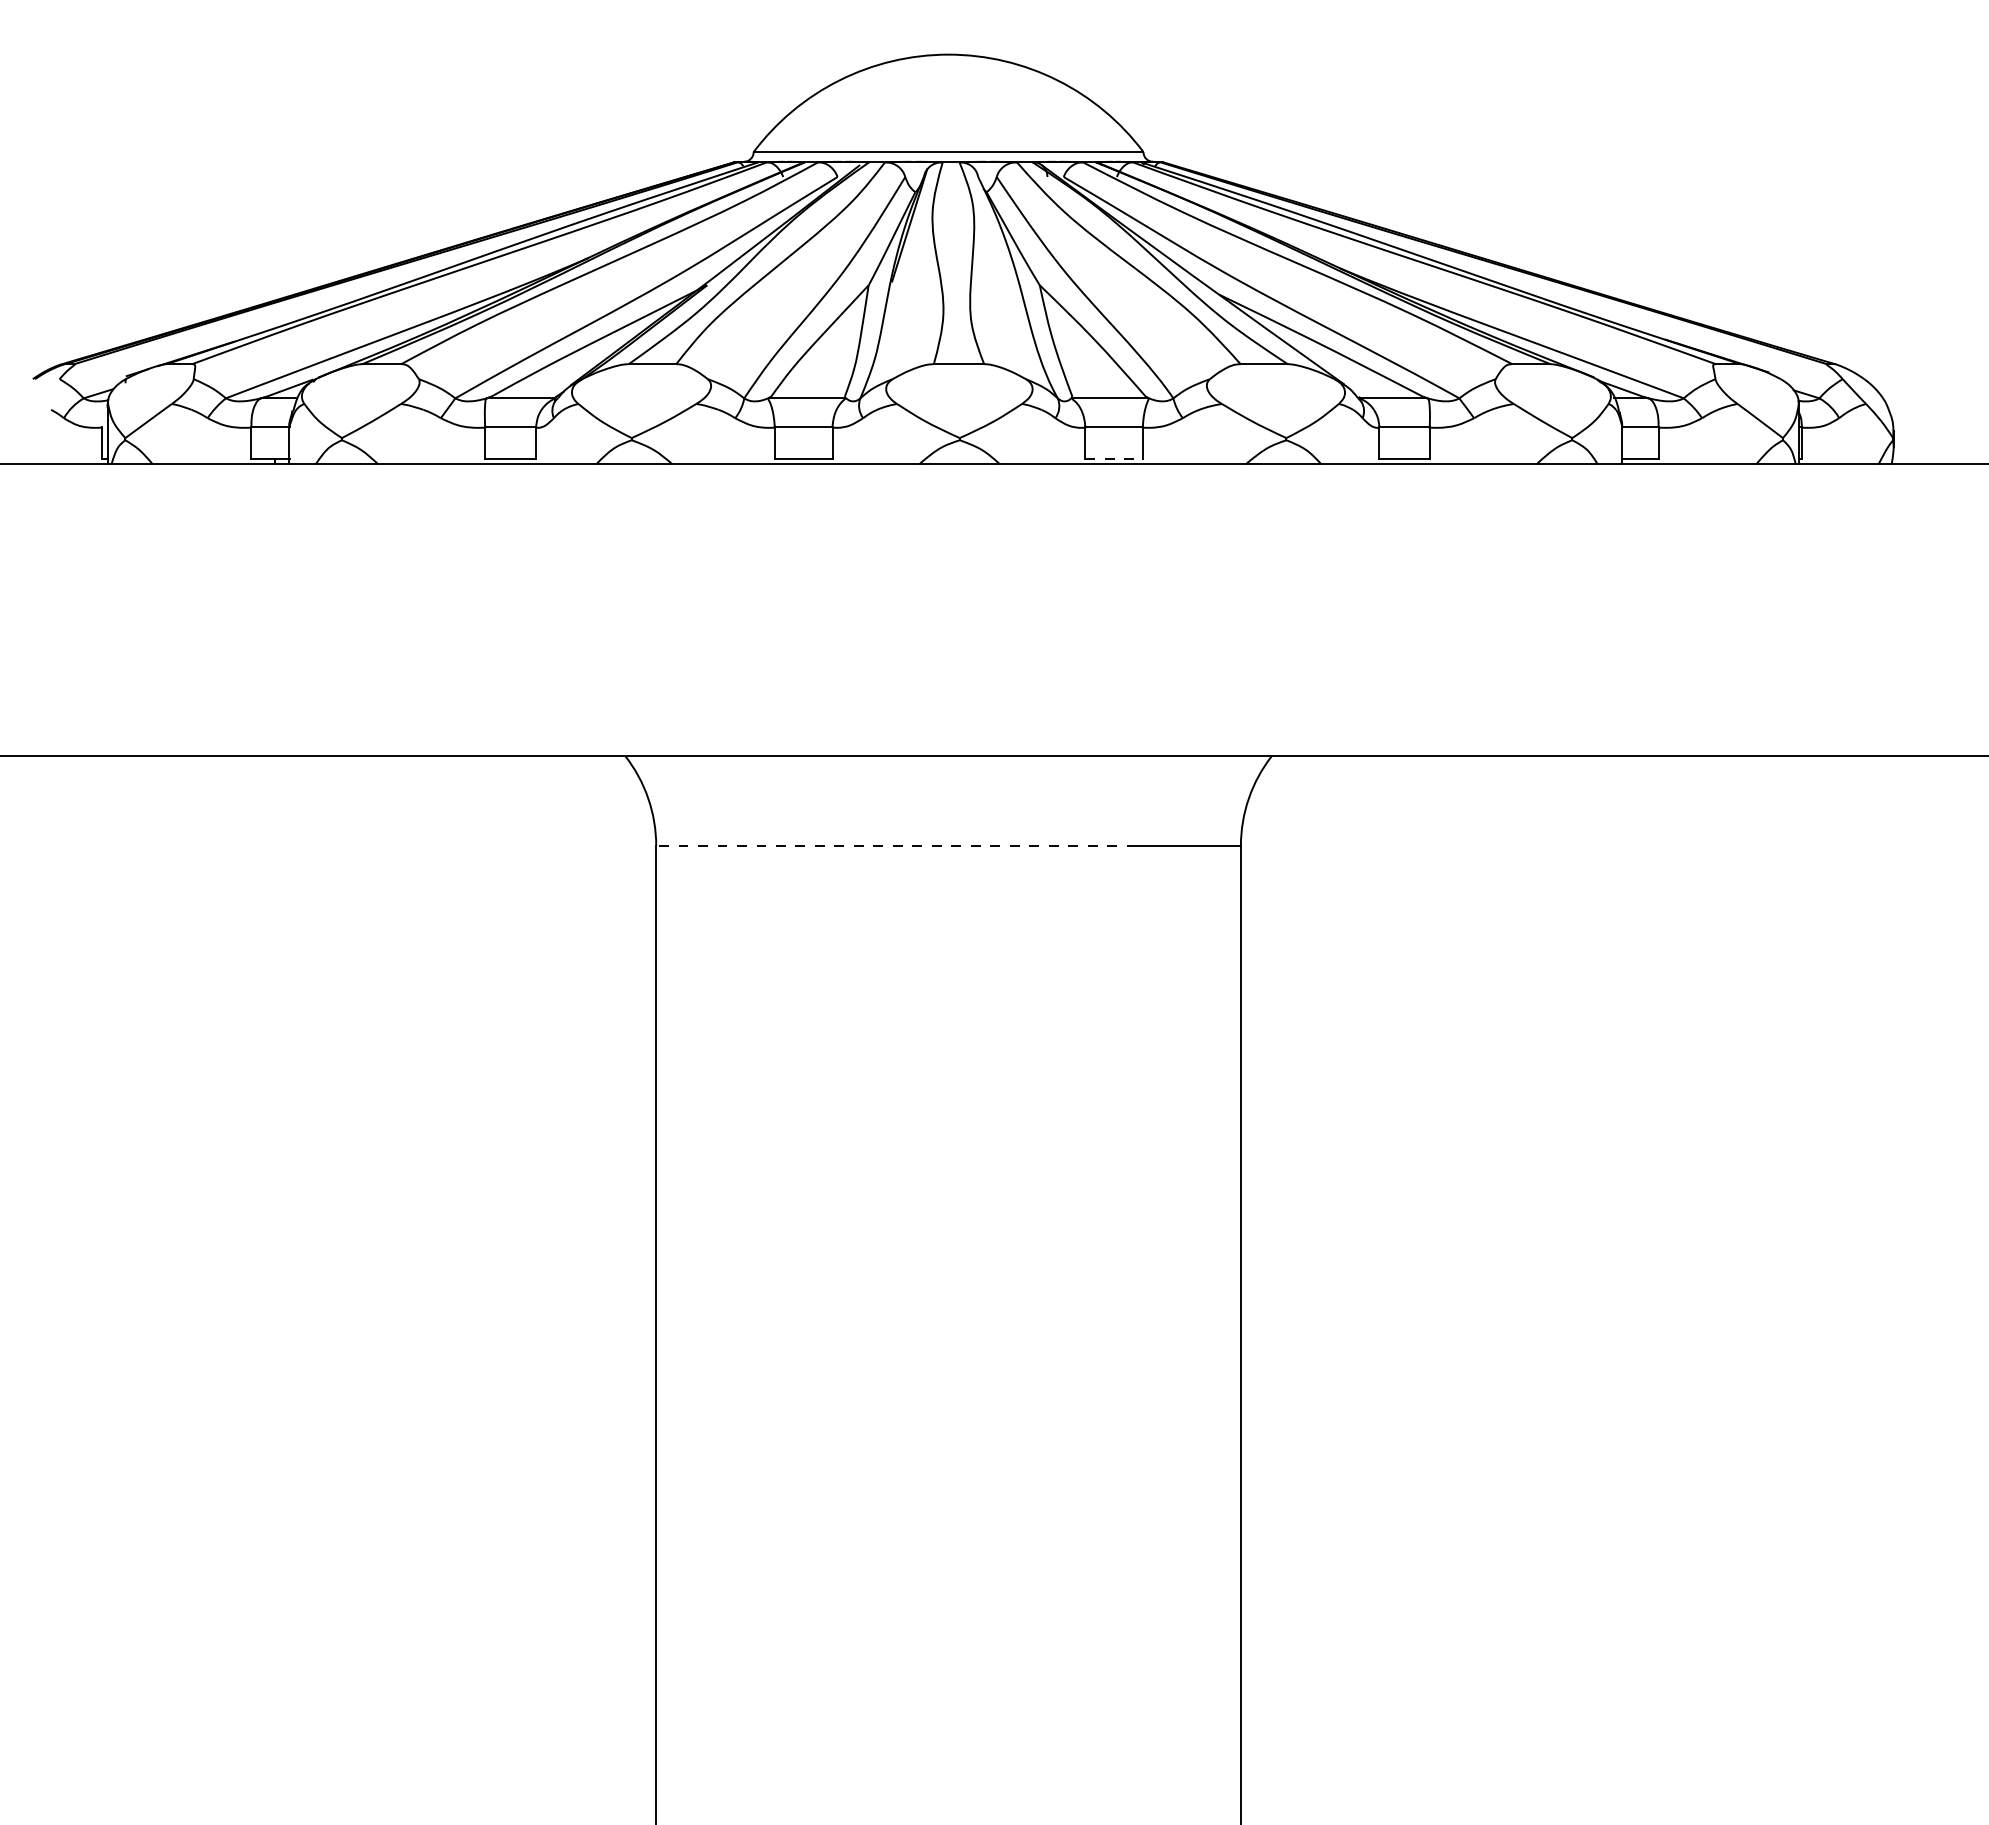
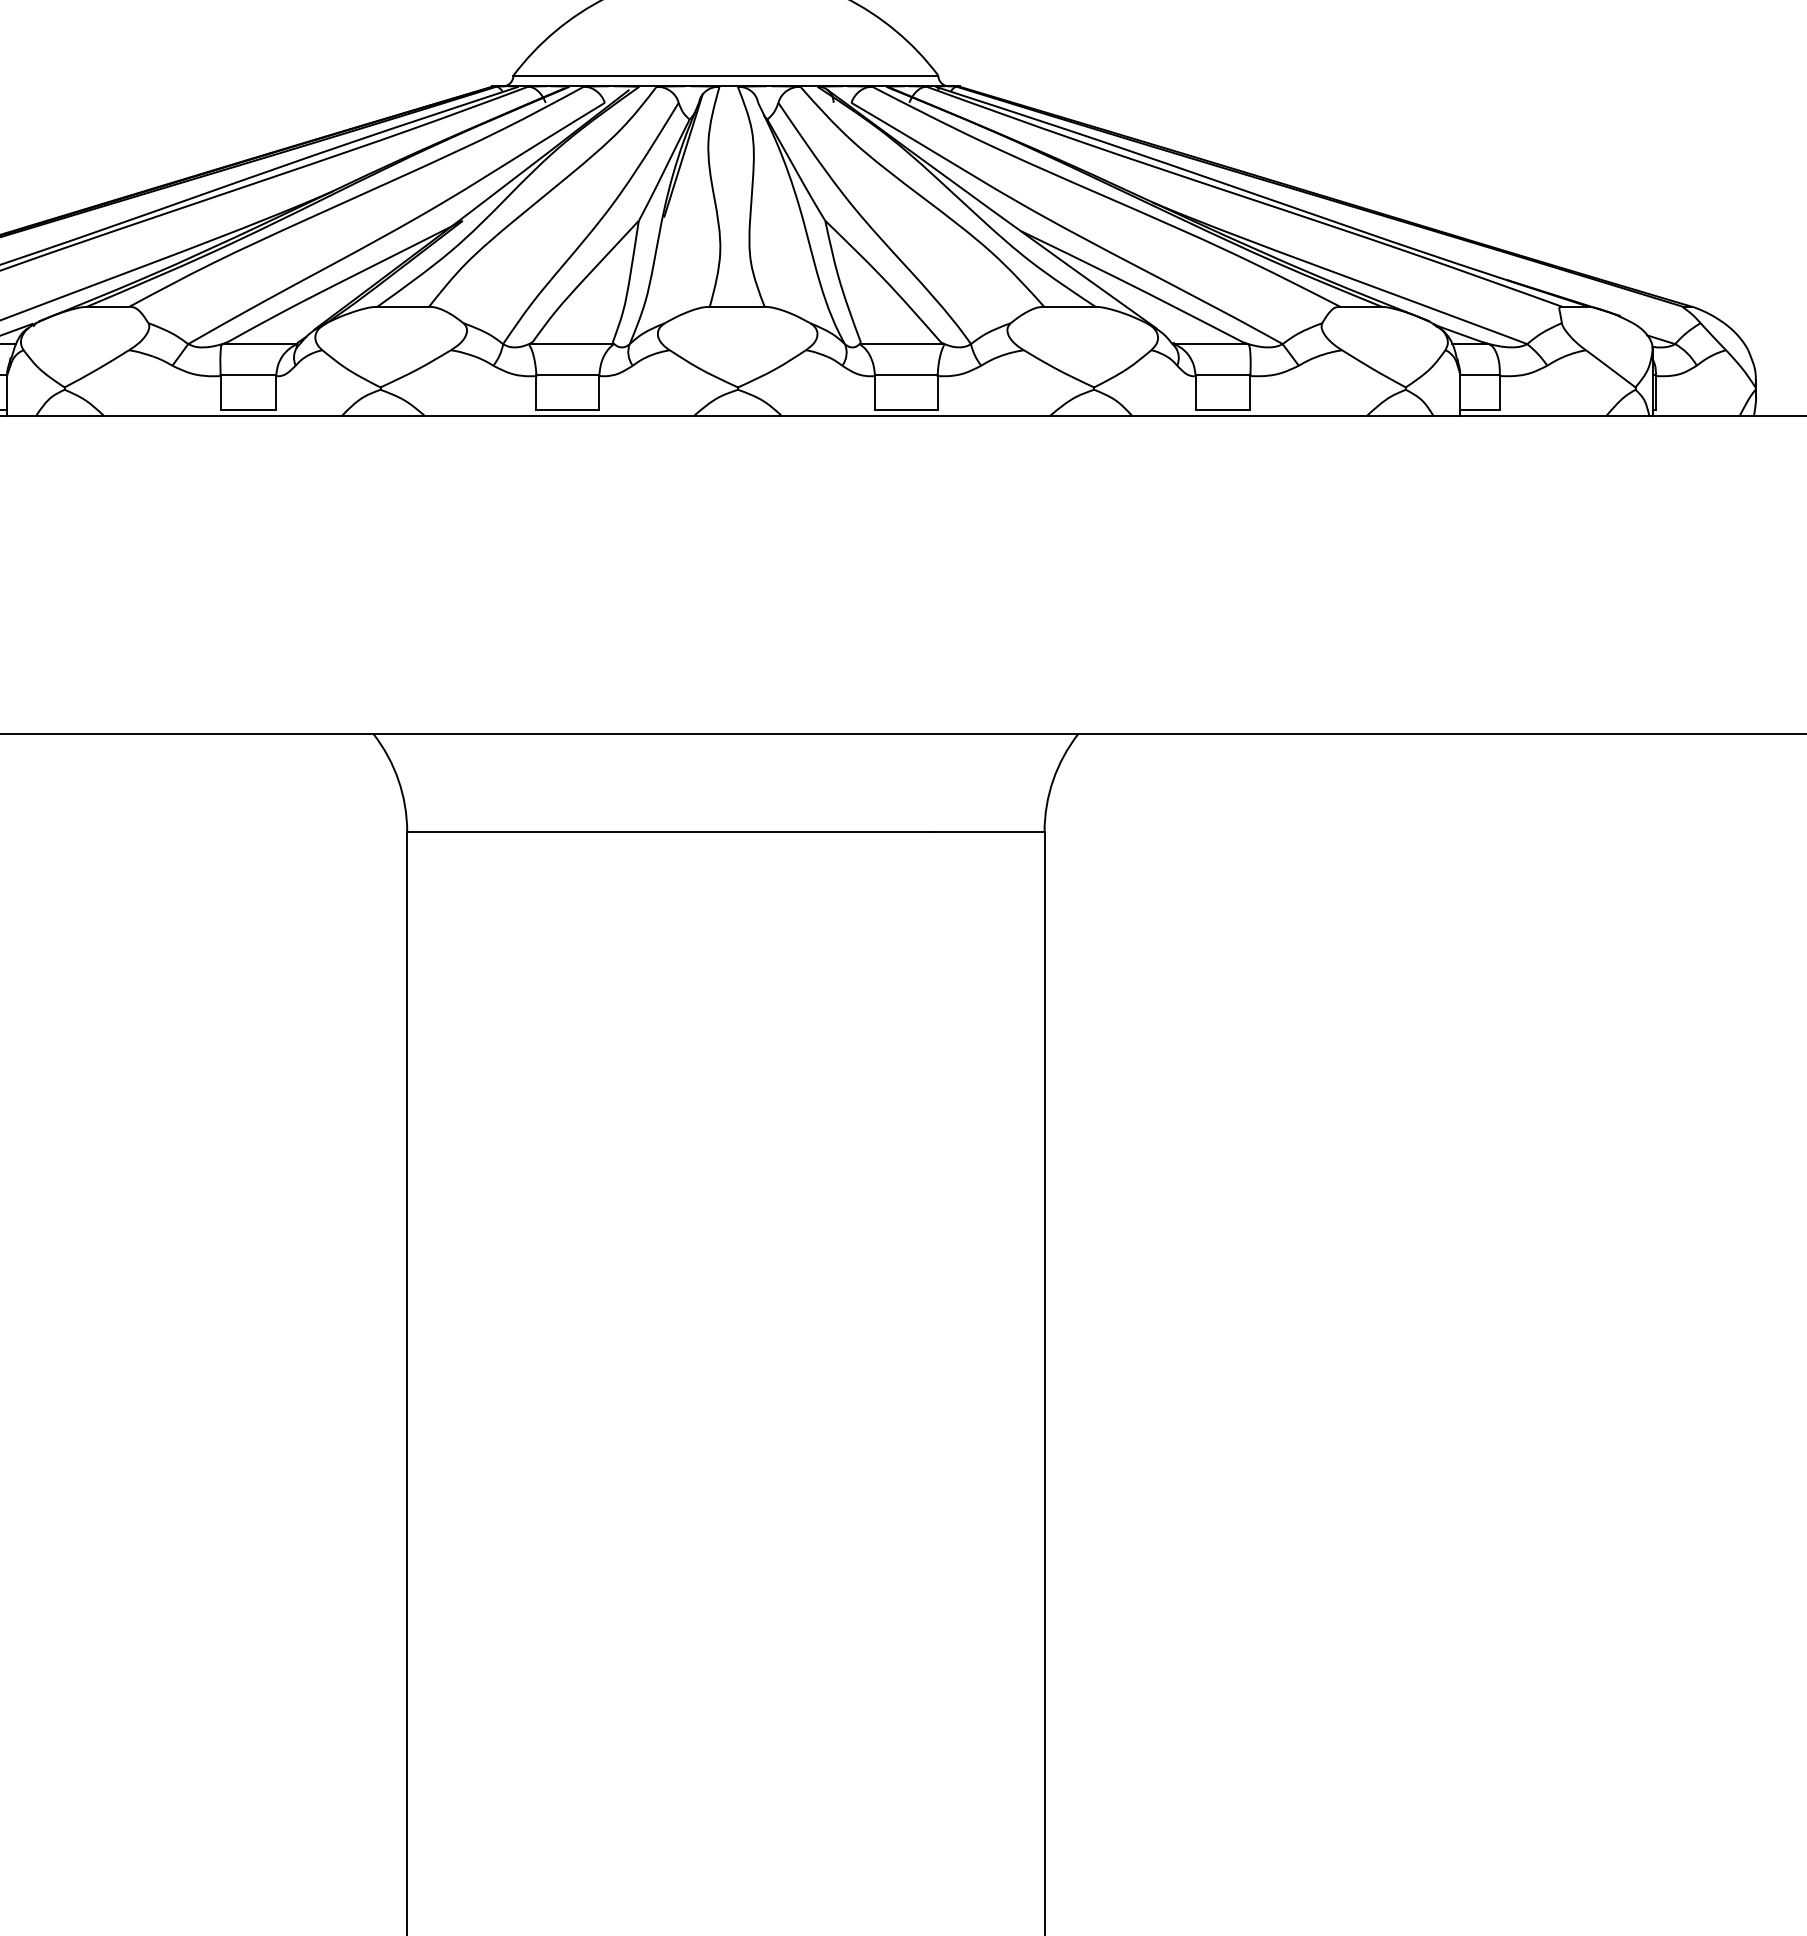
line: (1114, 458) -> (906, 409), dashed -> solid
line: (895, 846) -> (668, 832), dashed -> solid

